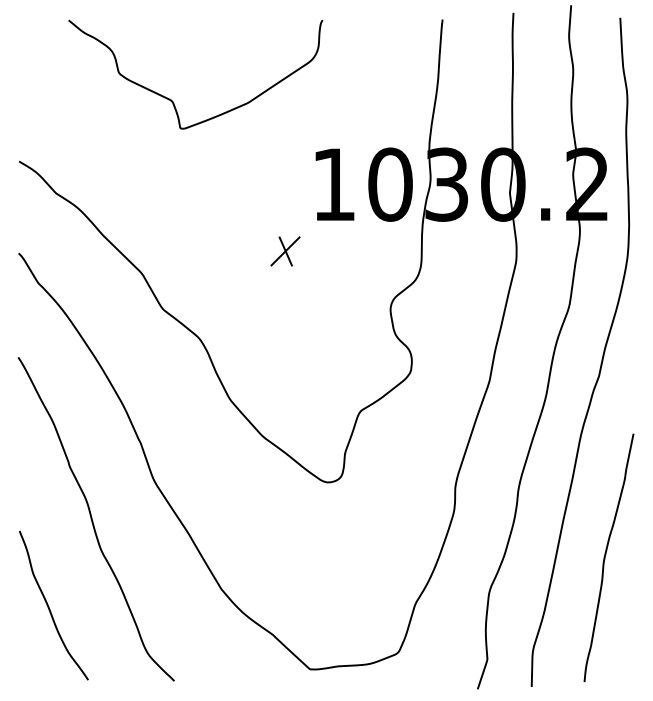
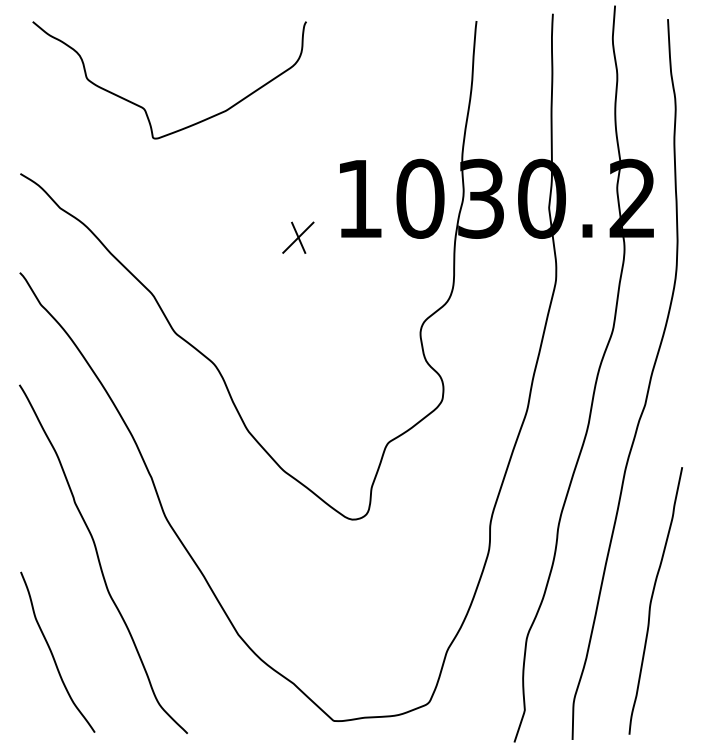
curve: (170, 98) -> (142, 106), moved
part: (285, 251) -> (298, 237), moved

